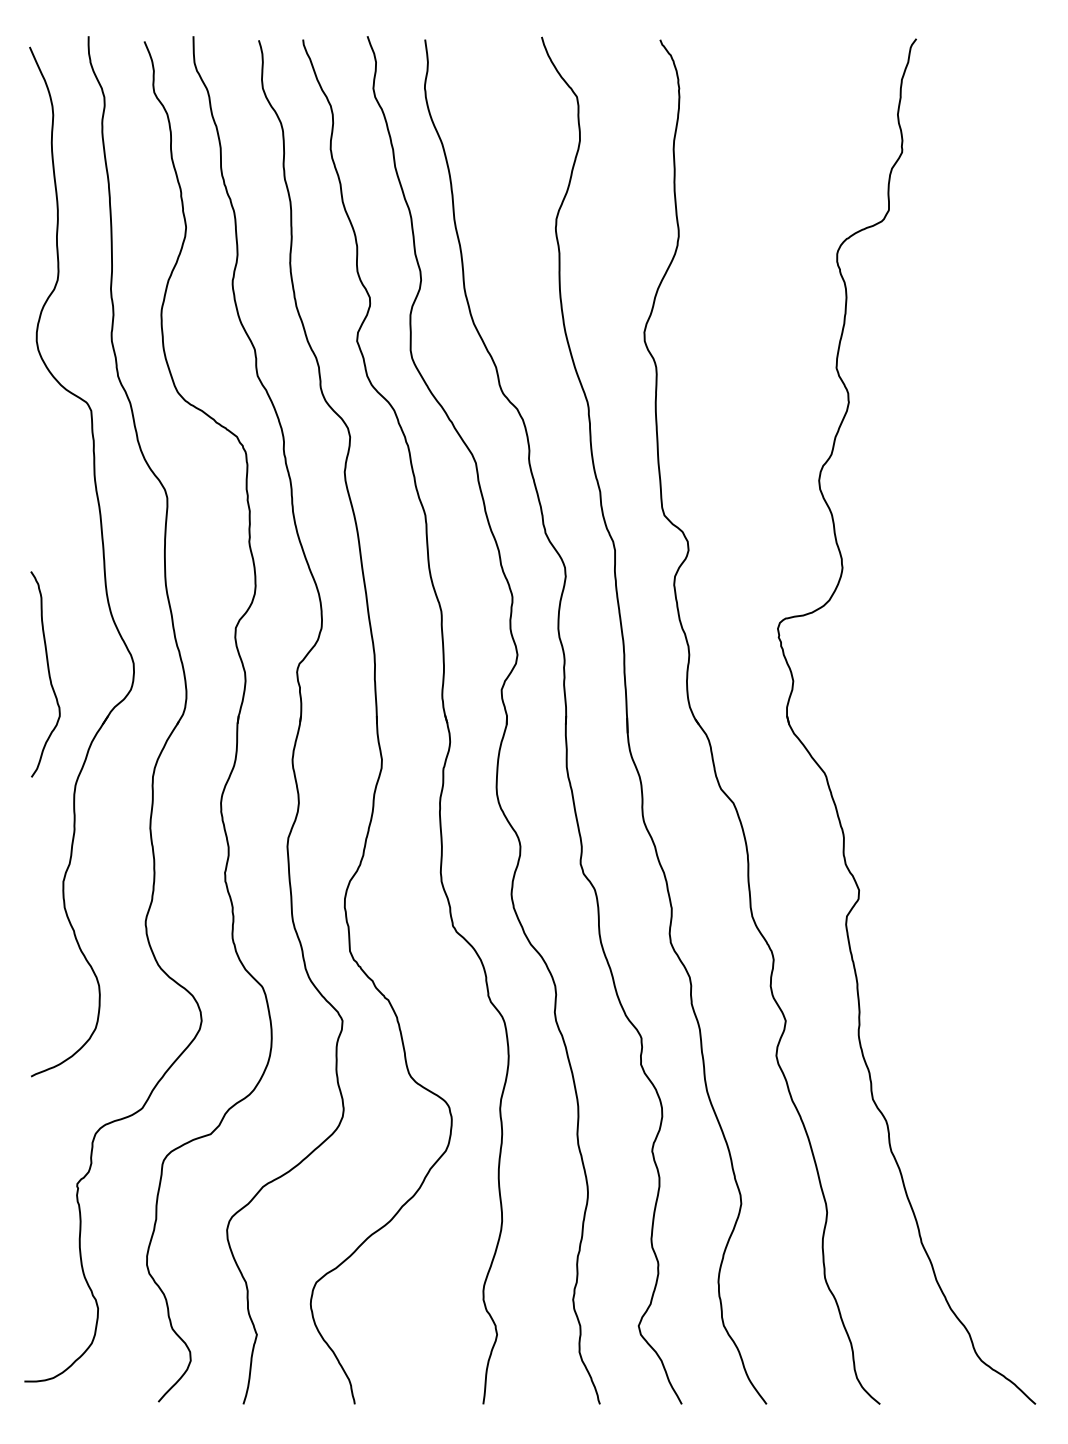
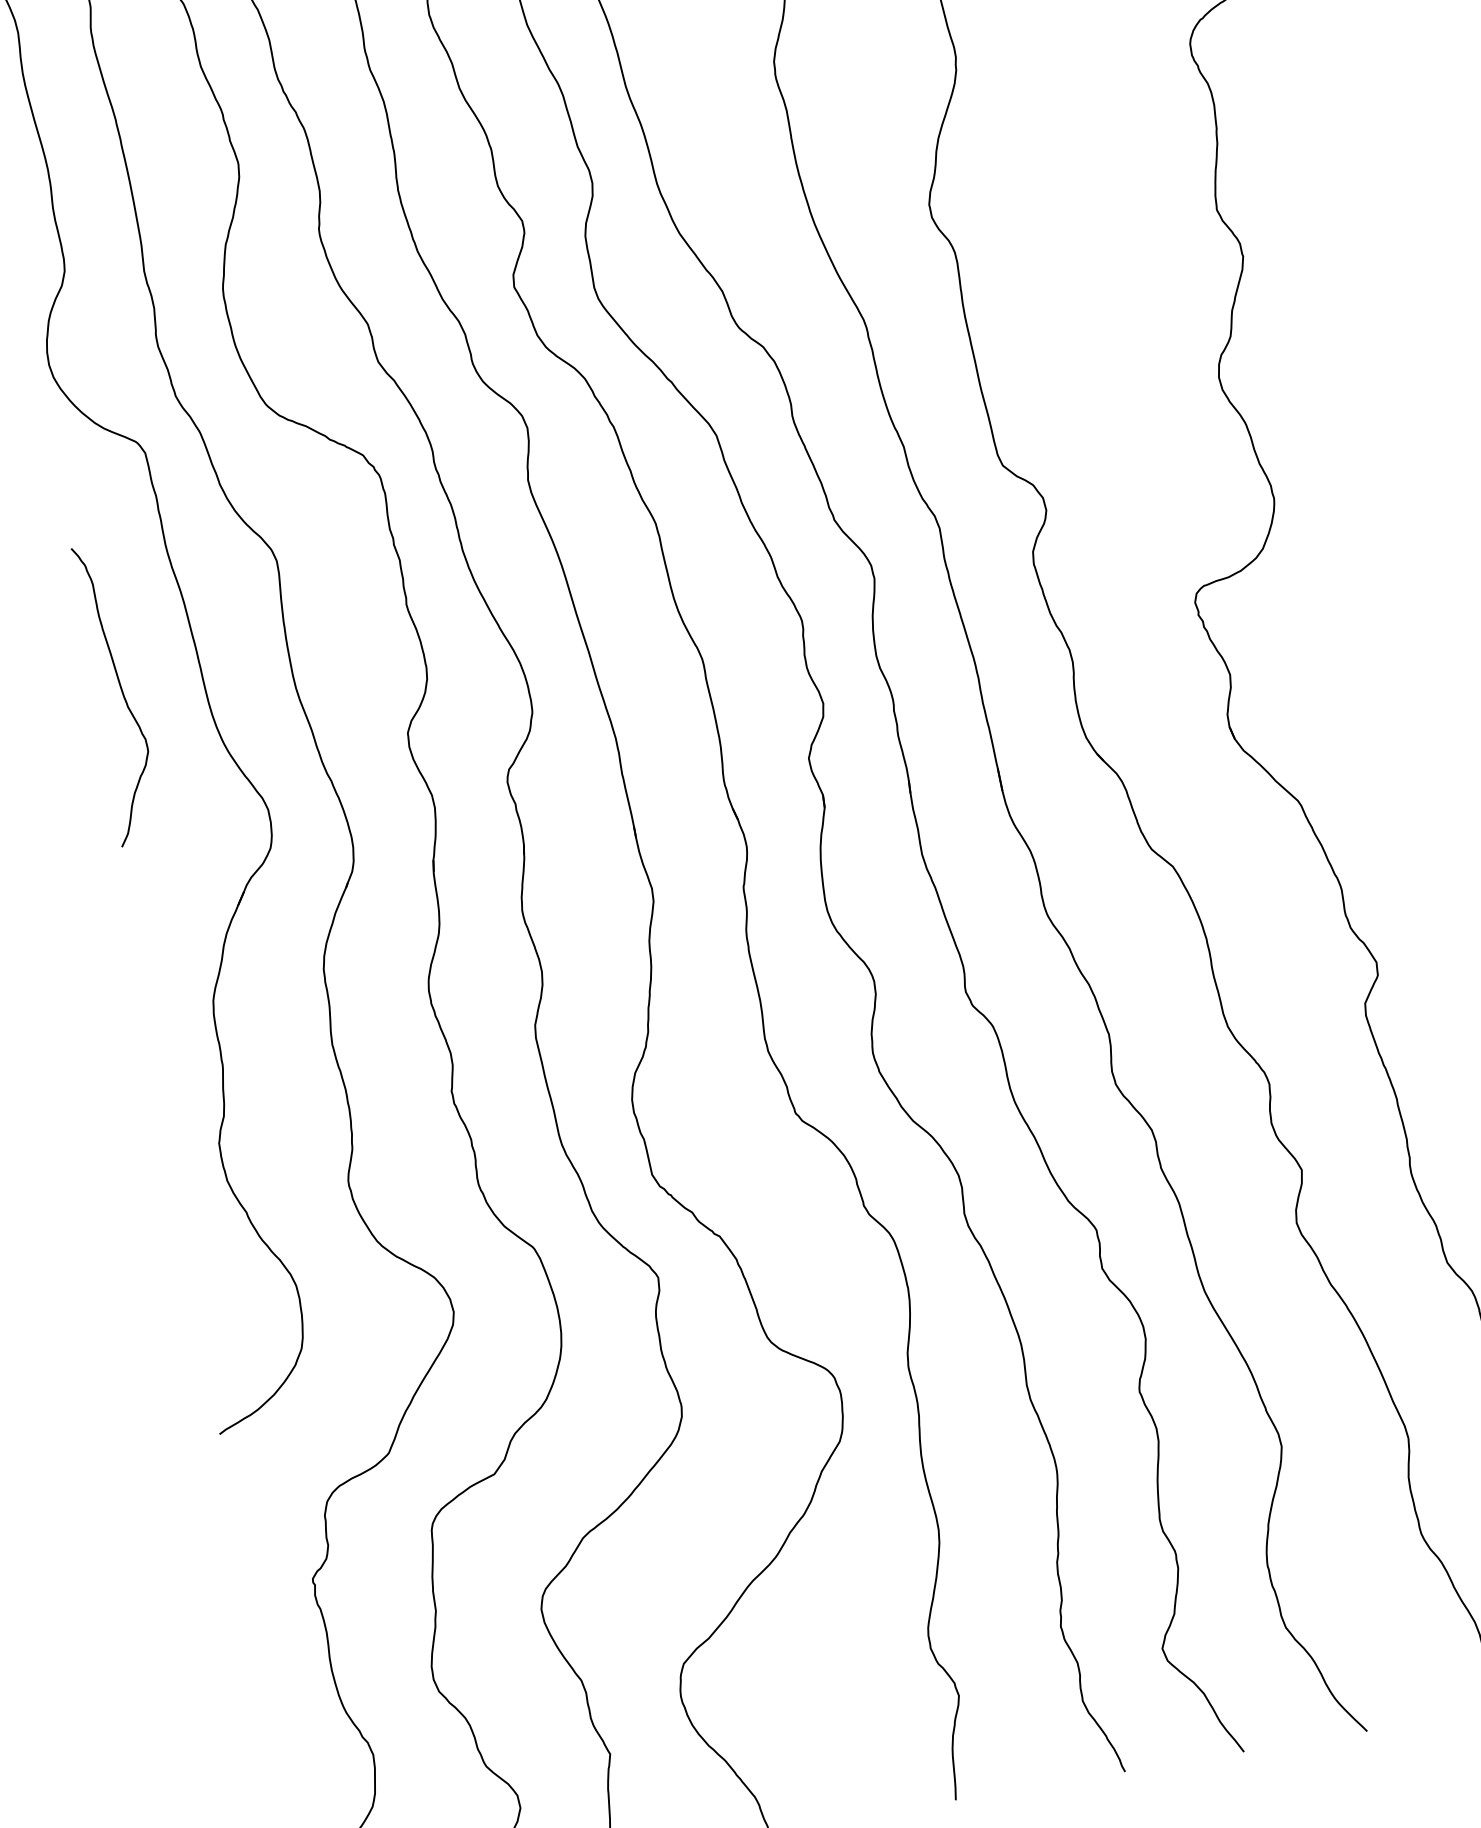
curve: (48, 674) -> (121, 693), moved

